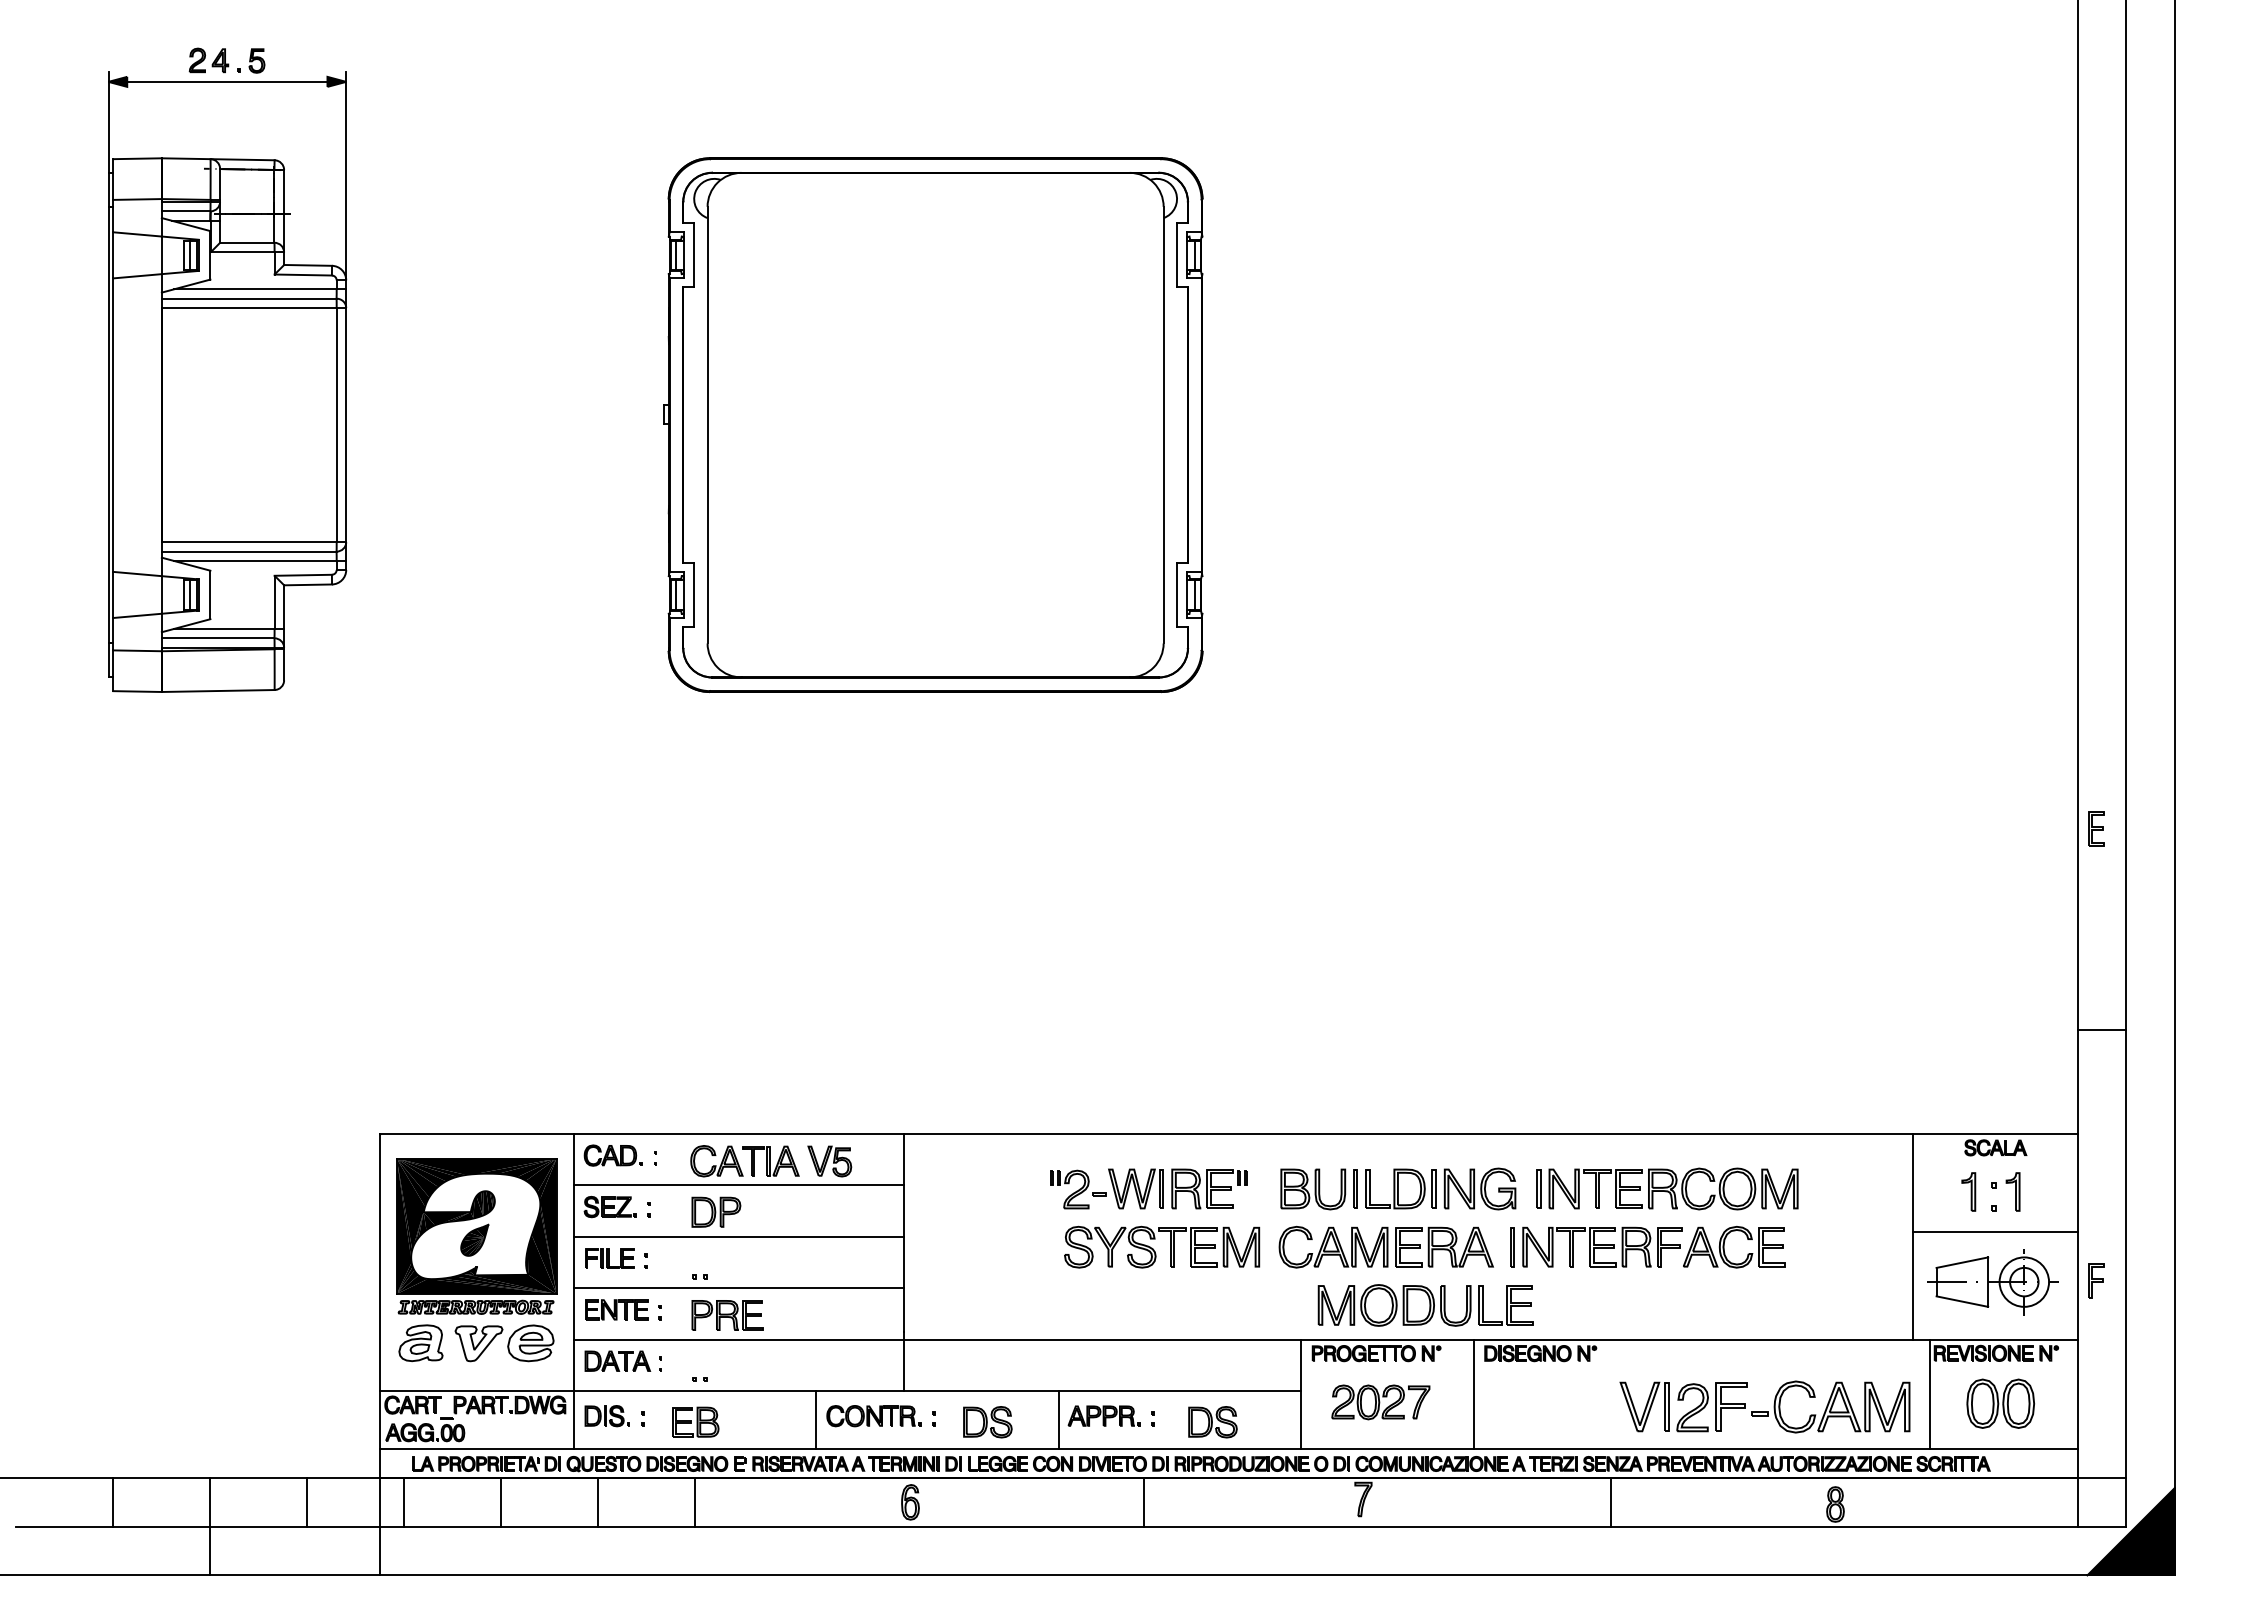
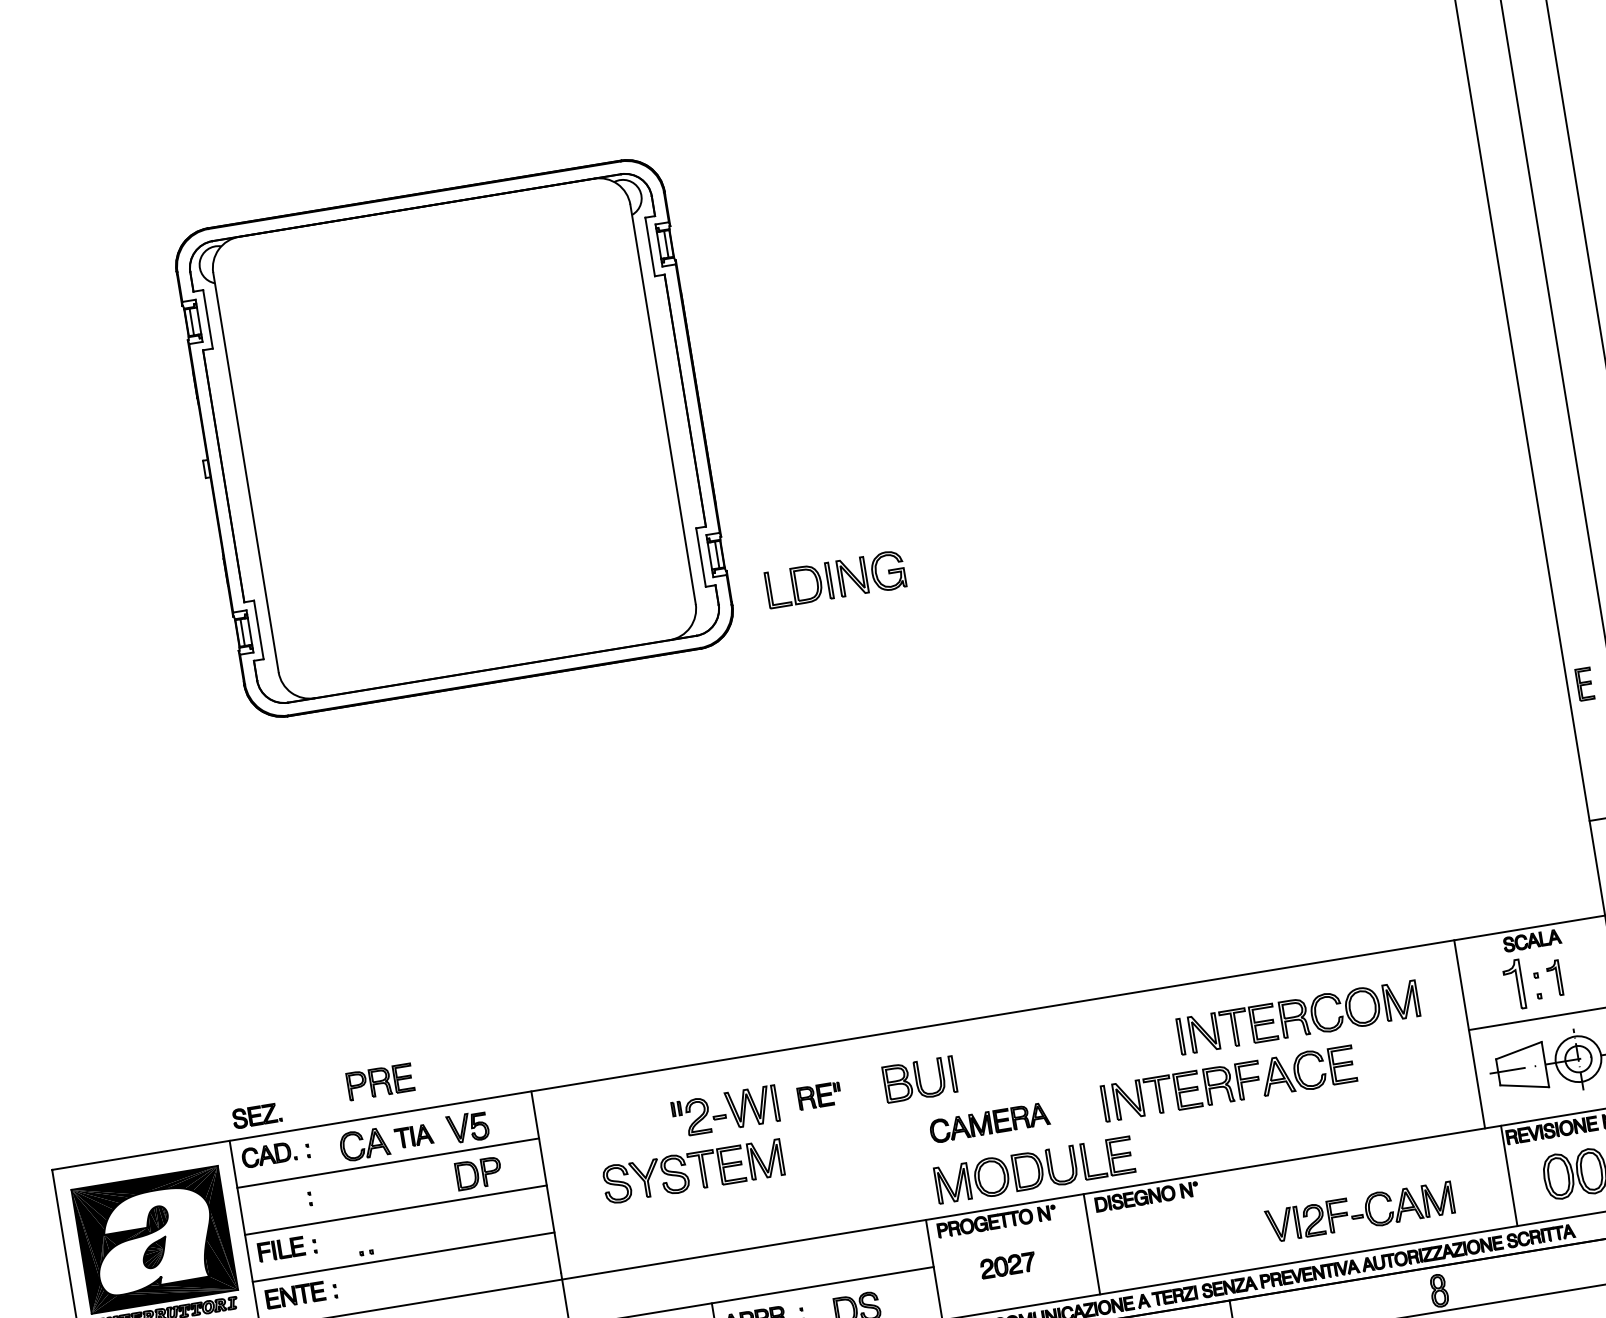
part: (2096, 828) -> (1584, 683), moved
part: (770, 1160) -> (413, 1135), size x0.7
part: (1209, 1188) -> (819, 1095), size x0.6
part: (1440, 1188) -> (835, 579), moved
part: (1667, 1188) -> (1298, 1017), moved
part: (1968, 1191) -> (1513, 984), size x1.4
part: (609, 1206) -> (256, 1115), moved
part: (716, 1211) -> (478, 1172), moved
part: (1170, 1246) -> (700, 1169), moved
part: (1385, 1246) -> (988, 1122), size x0.6
part: (727, 1315) -> (380, 1081), moved
part: (1380, 1402) -> (1007, 1265), size x0.6
part: (1764, 1406) -> (1359, 1211), size x0.7

